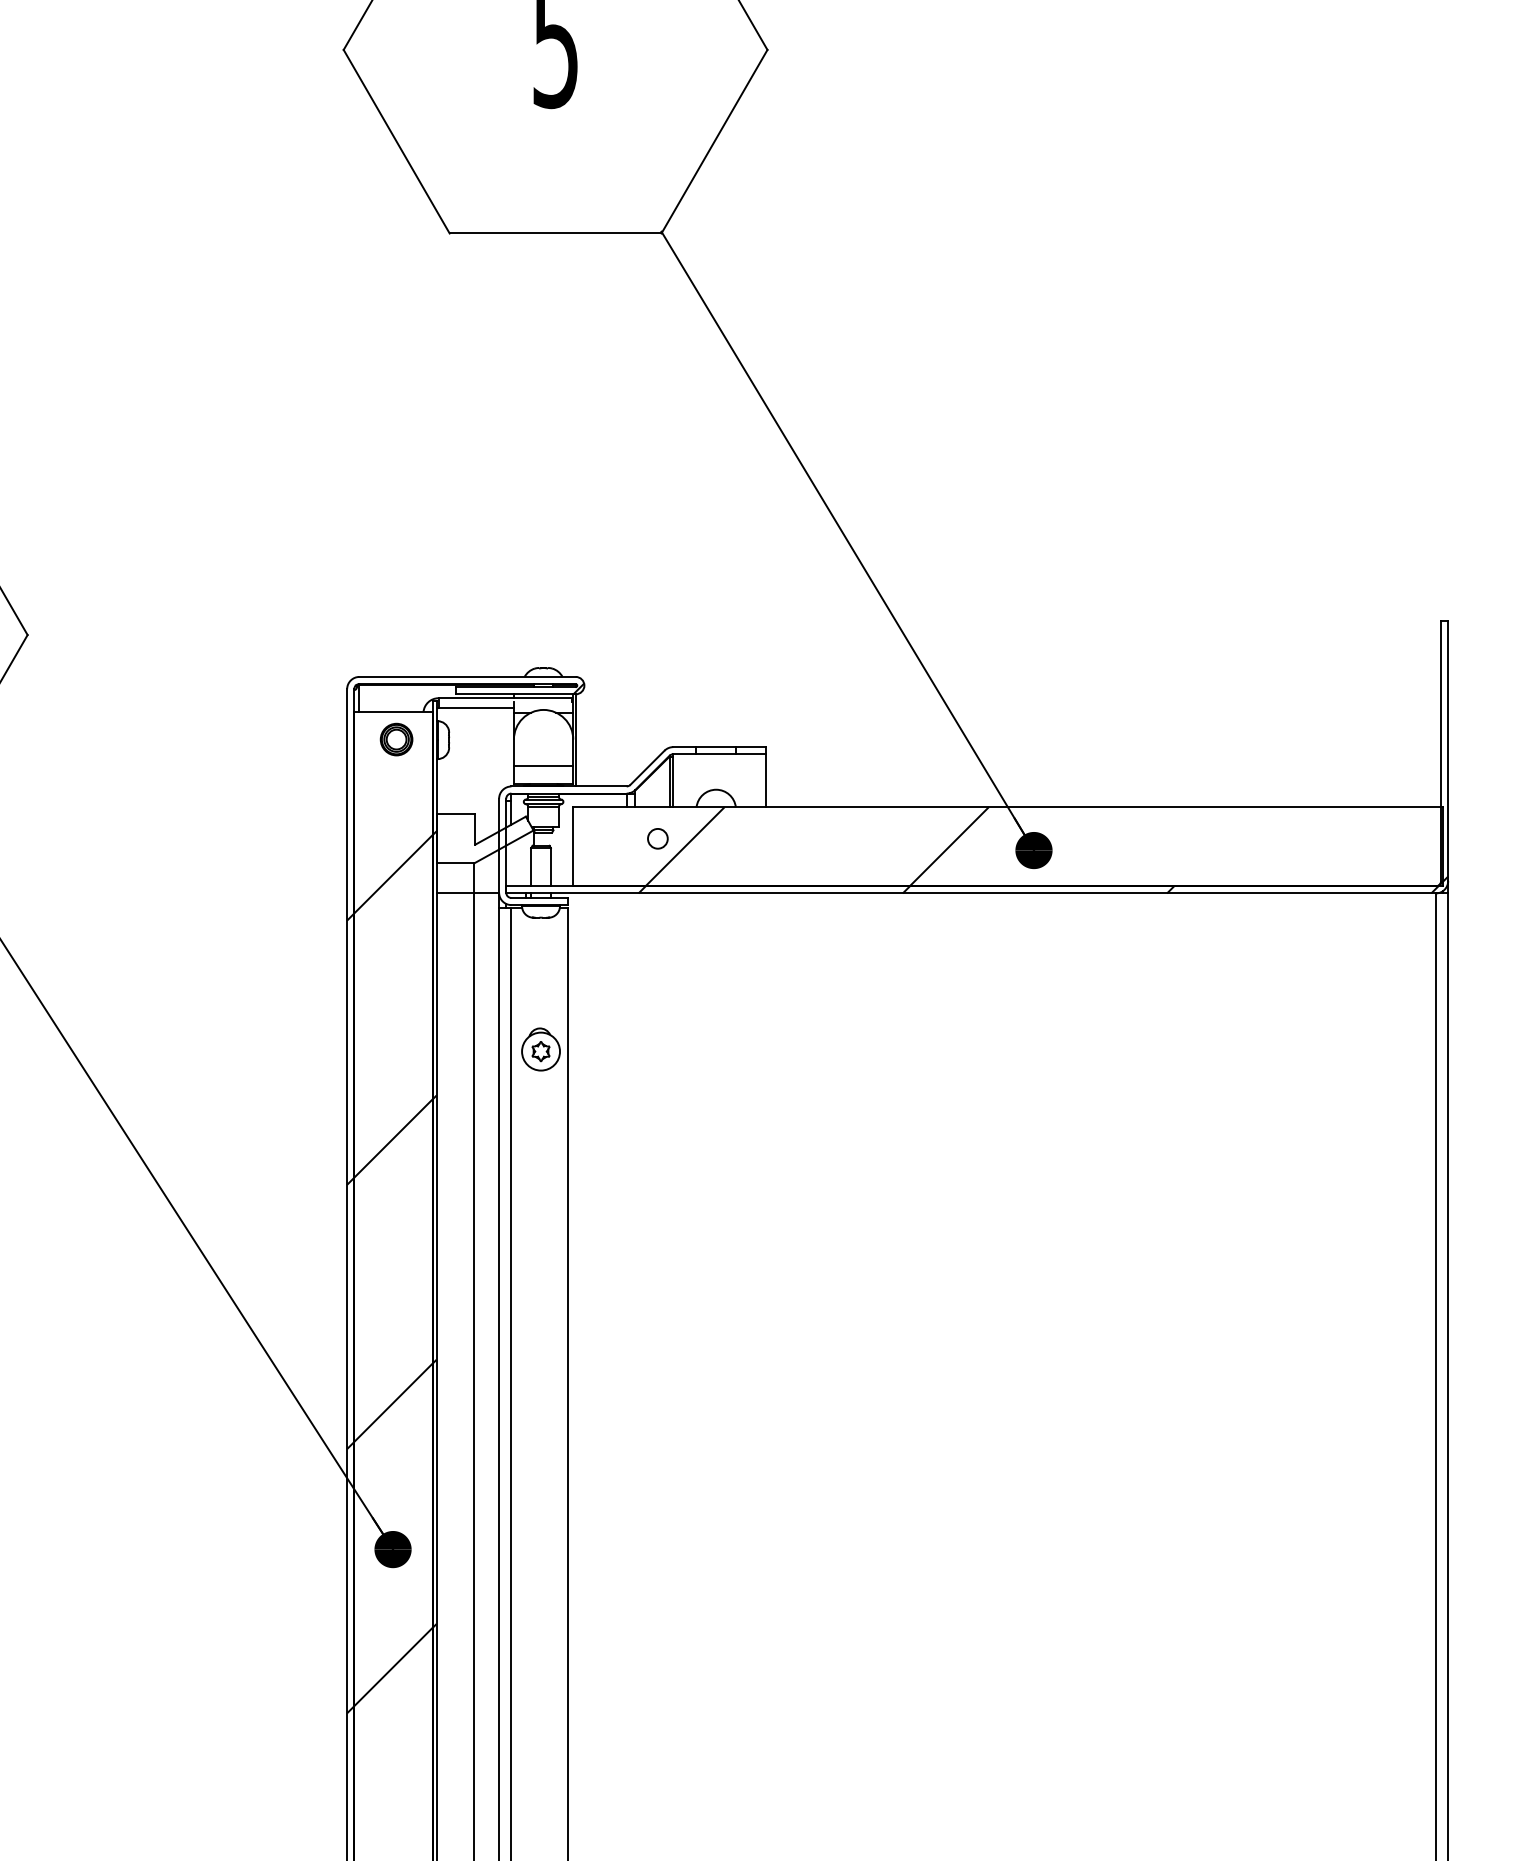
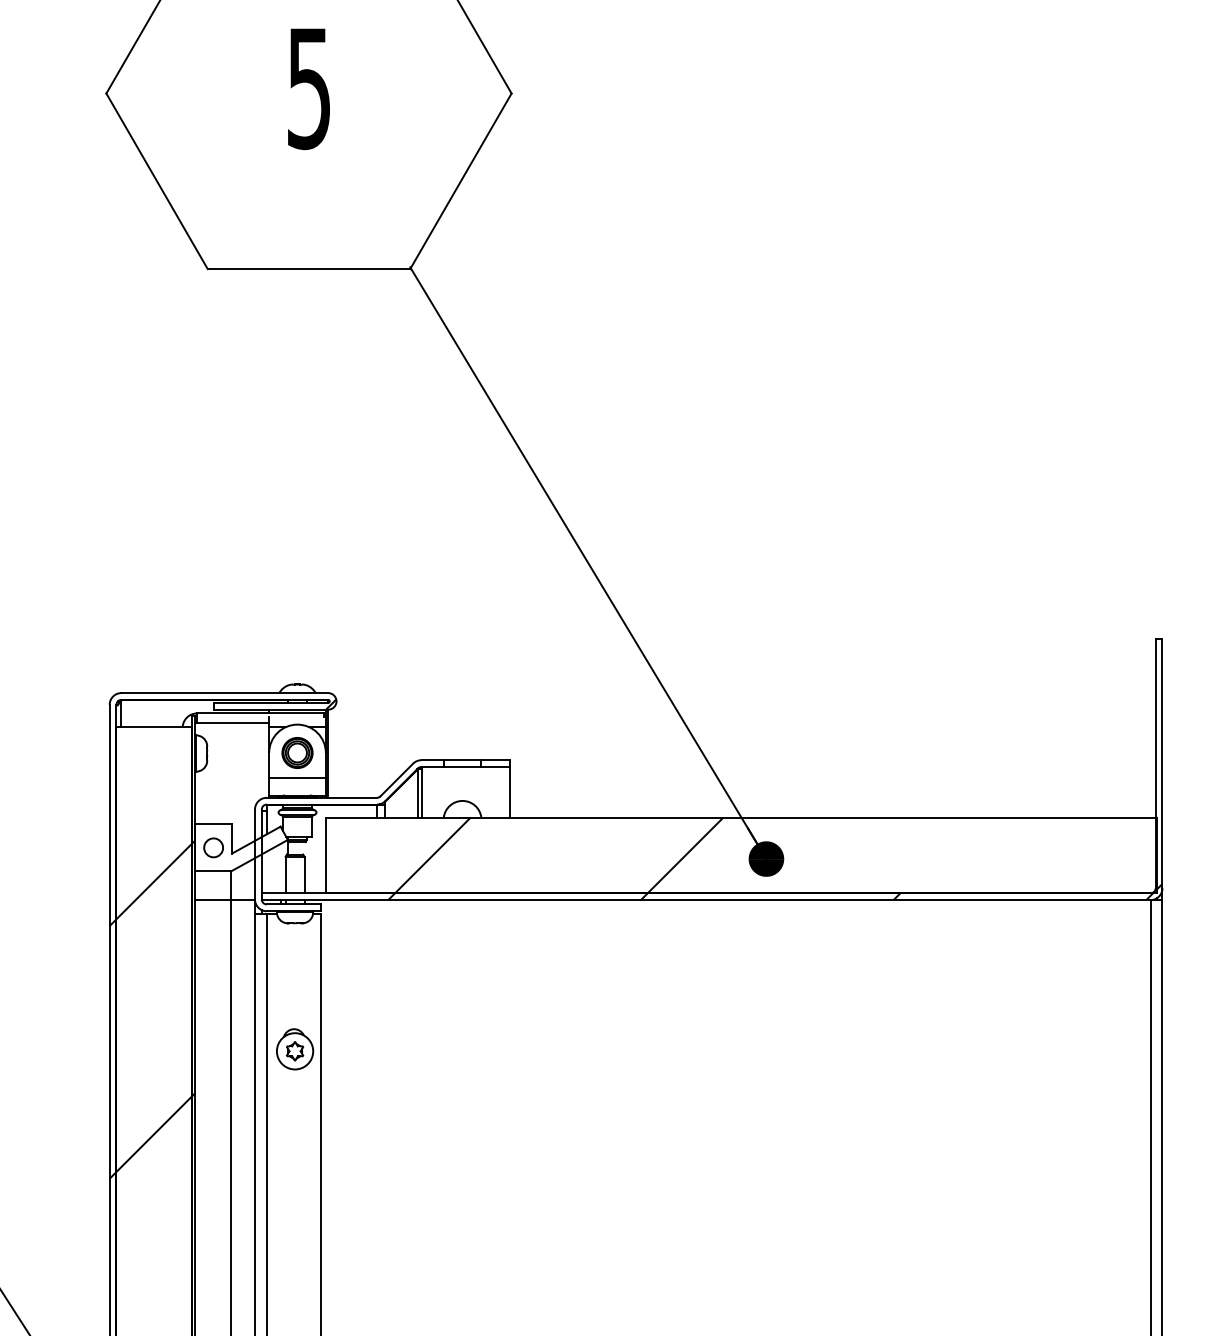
part: (396, 739) -> (297, 752), moved
circle: (657, 838) -> (213, 847), moved

